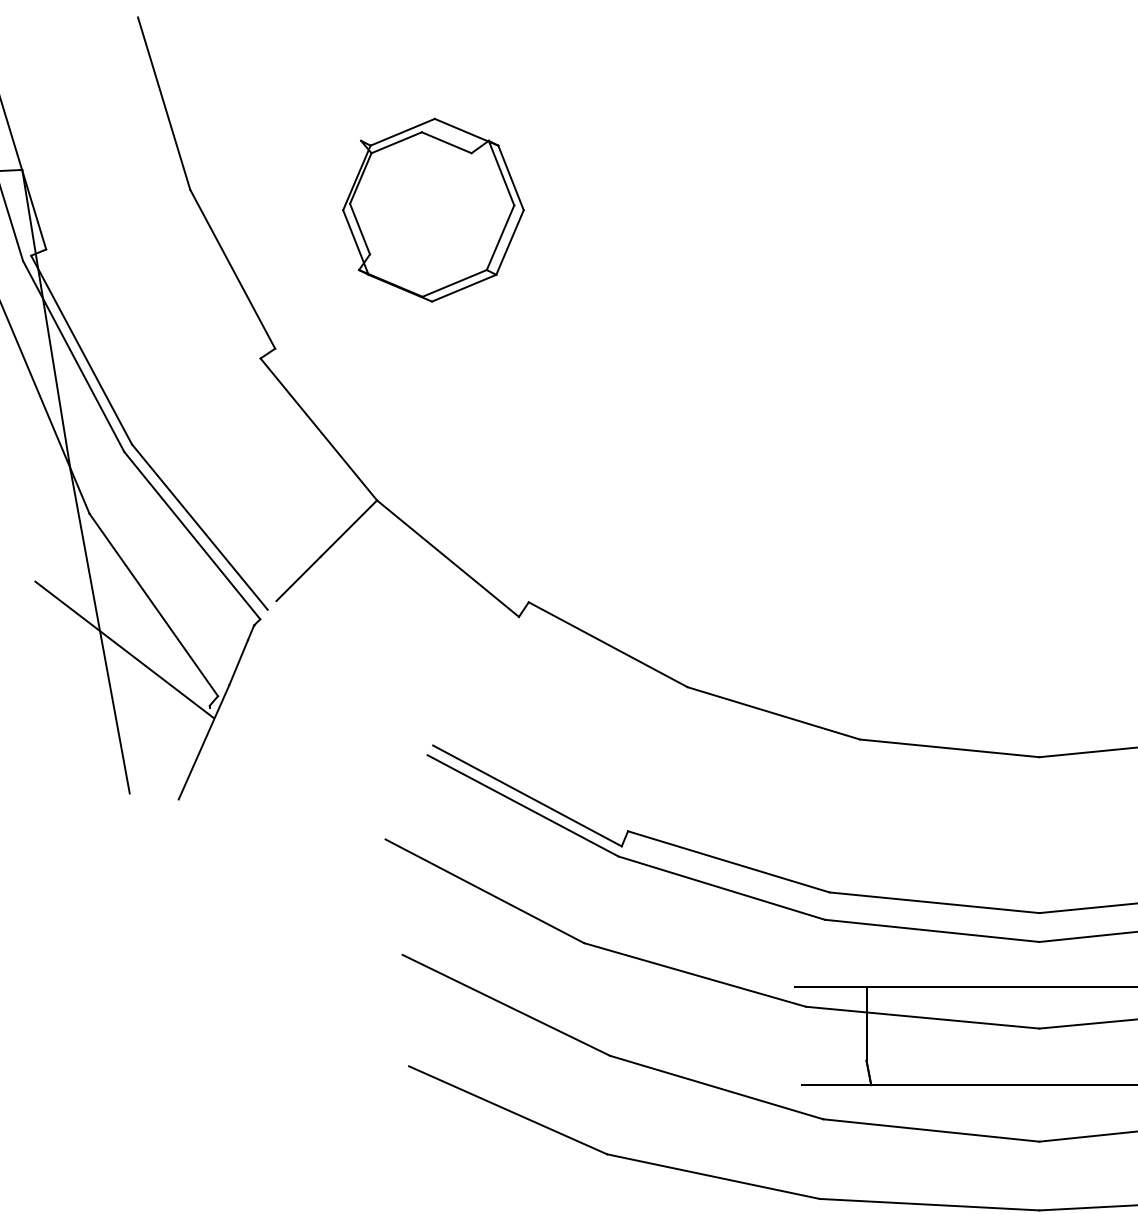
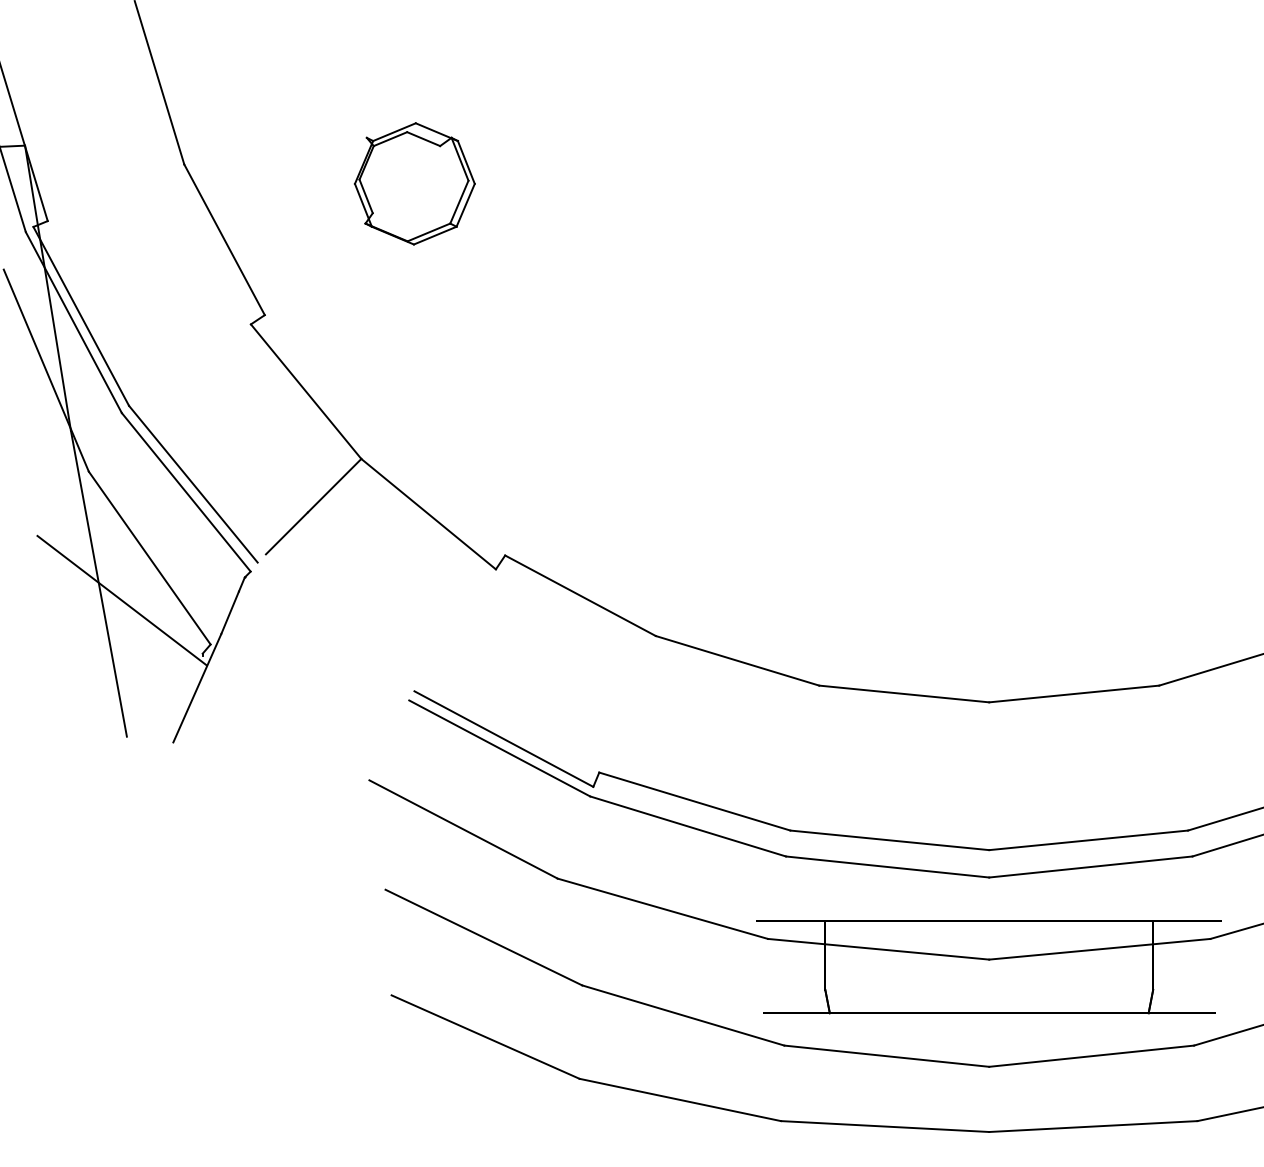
part: (433, 209) -> (414, 183), size x0.7

